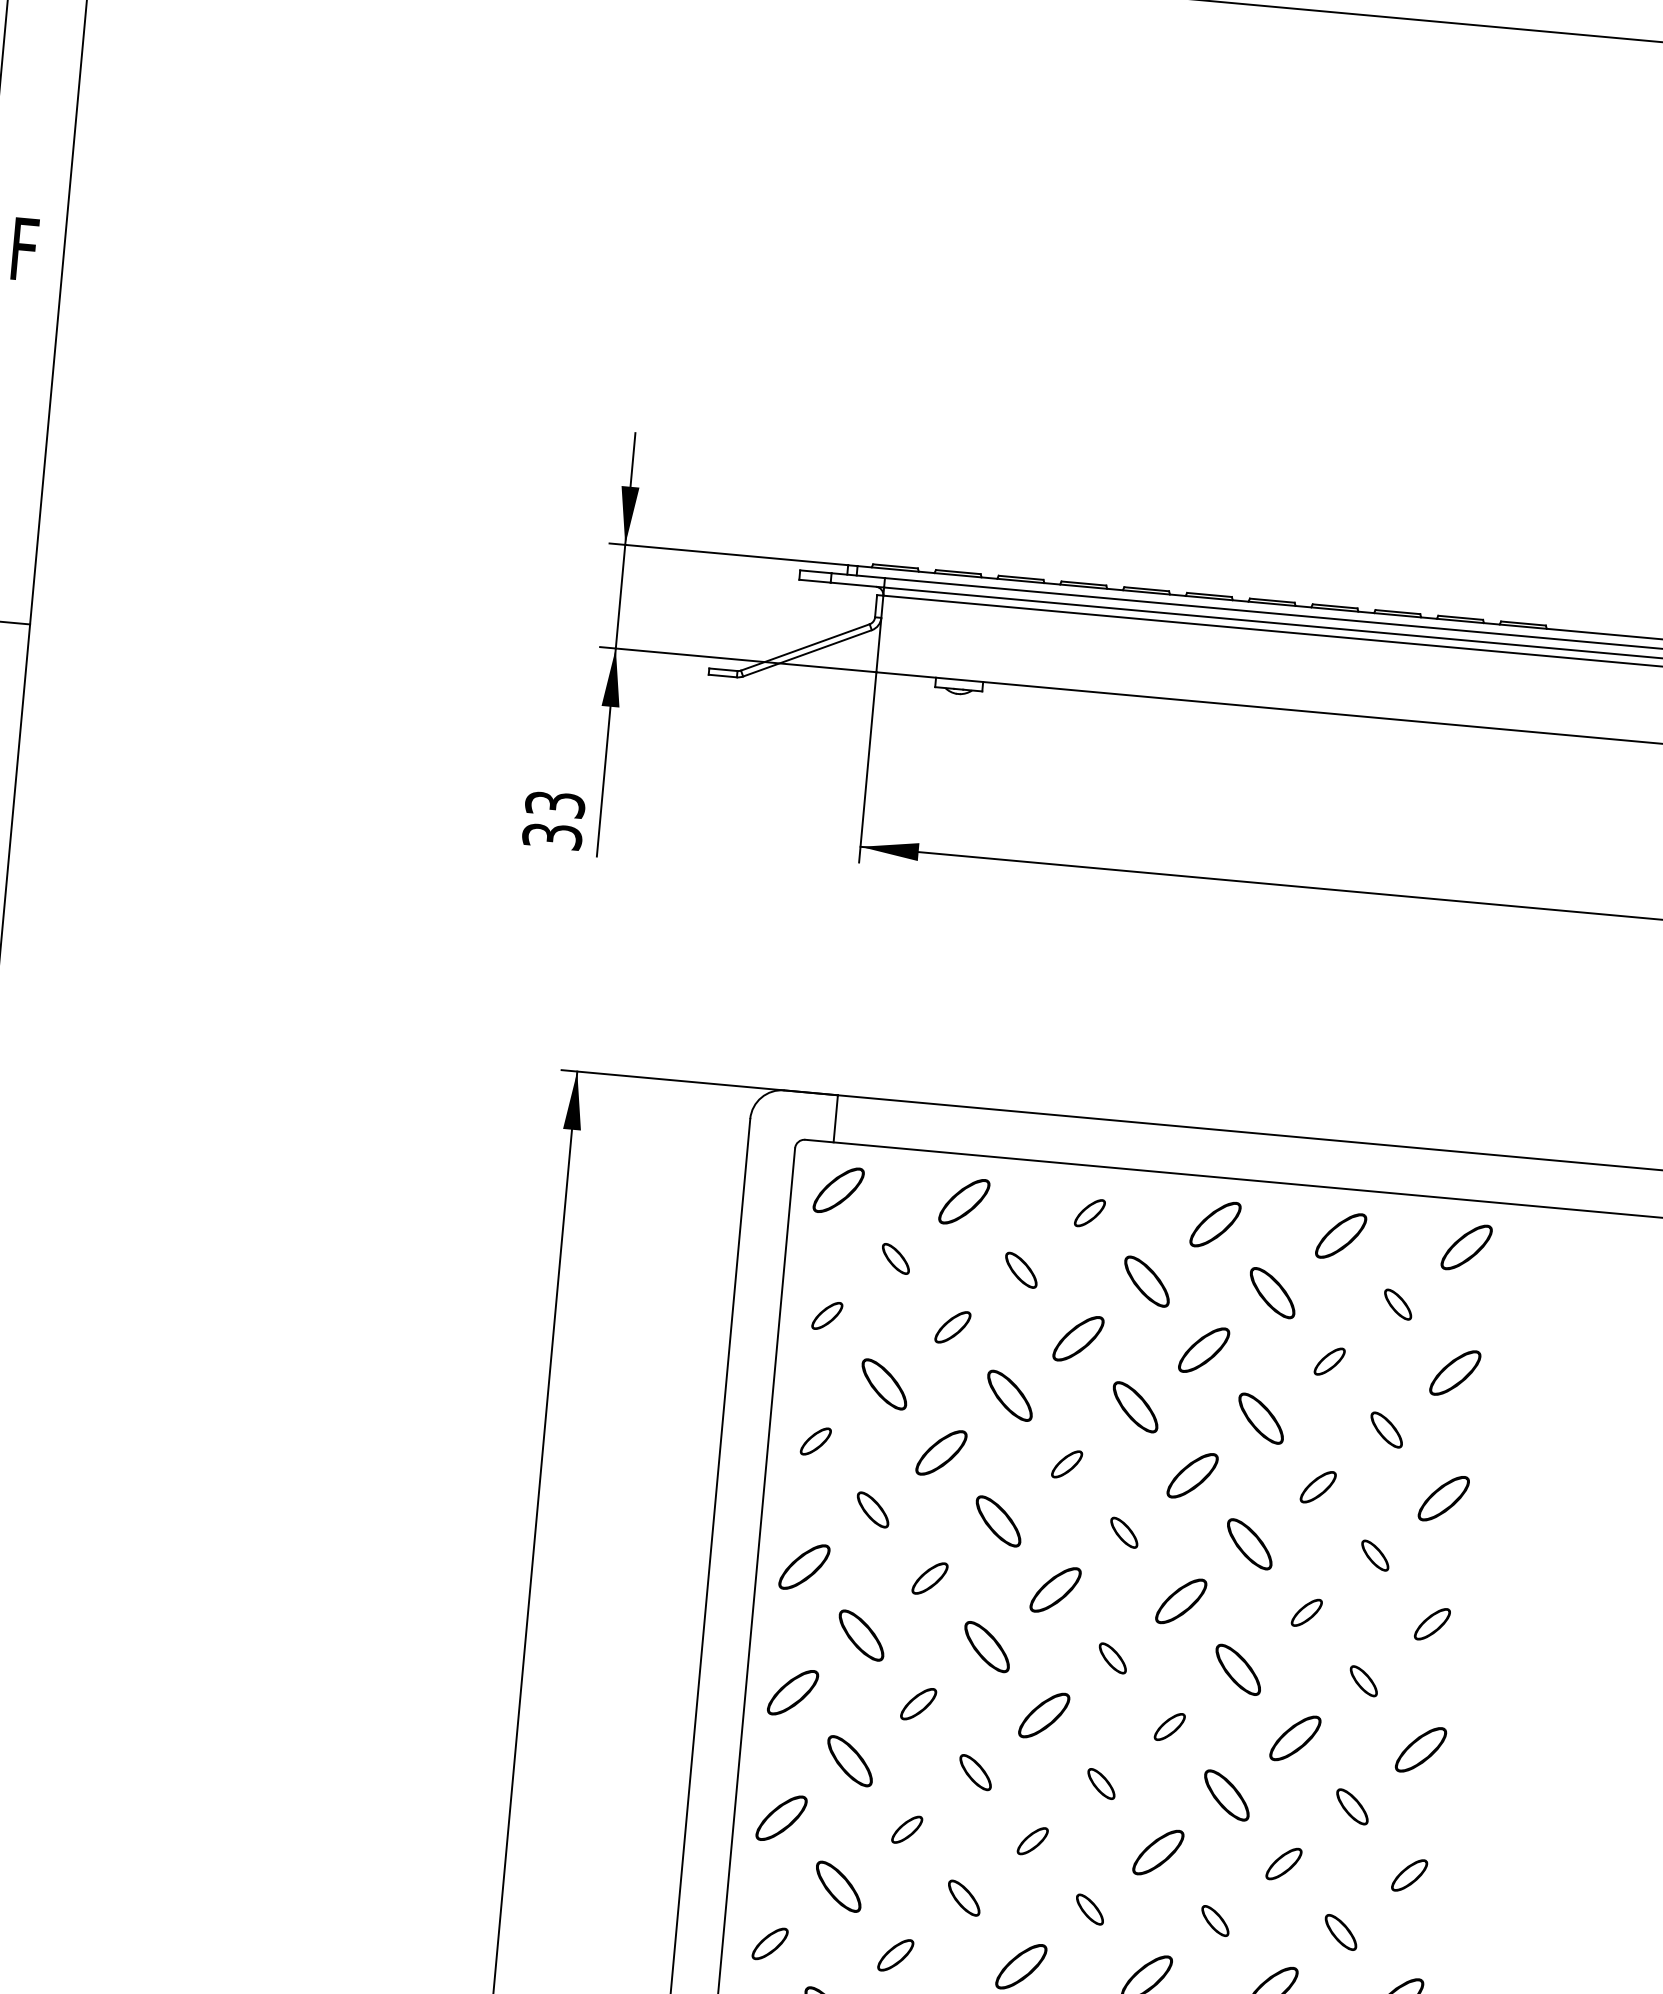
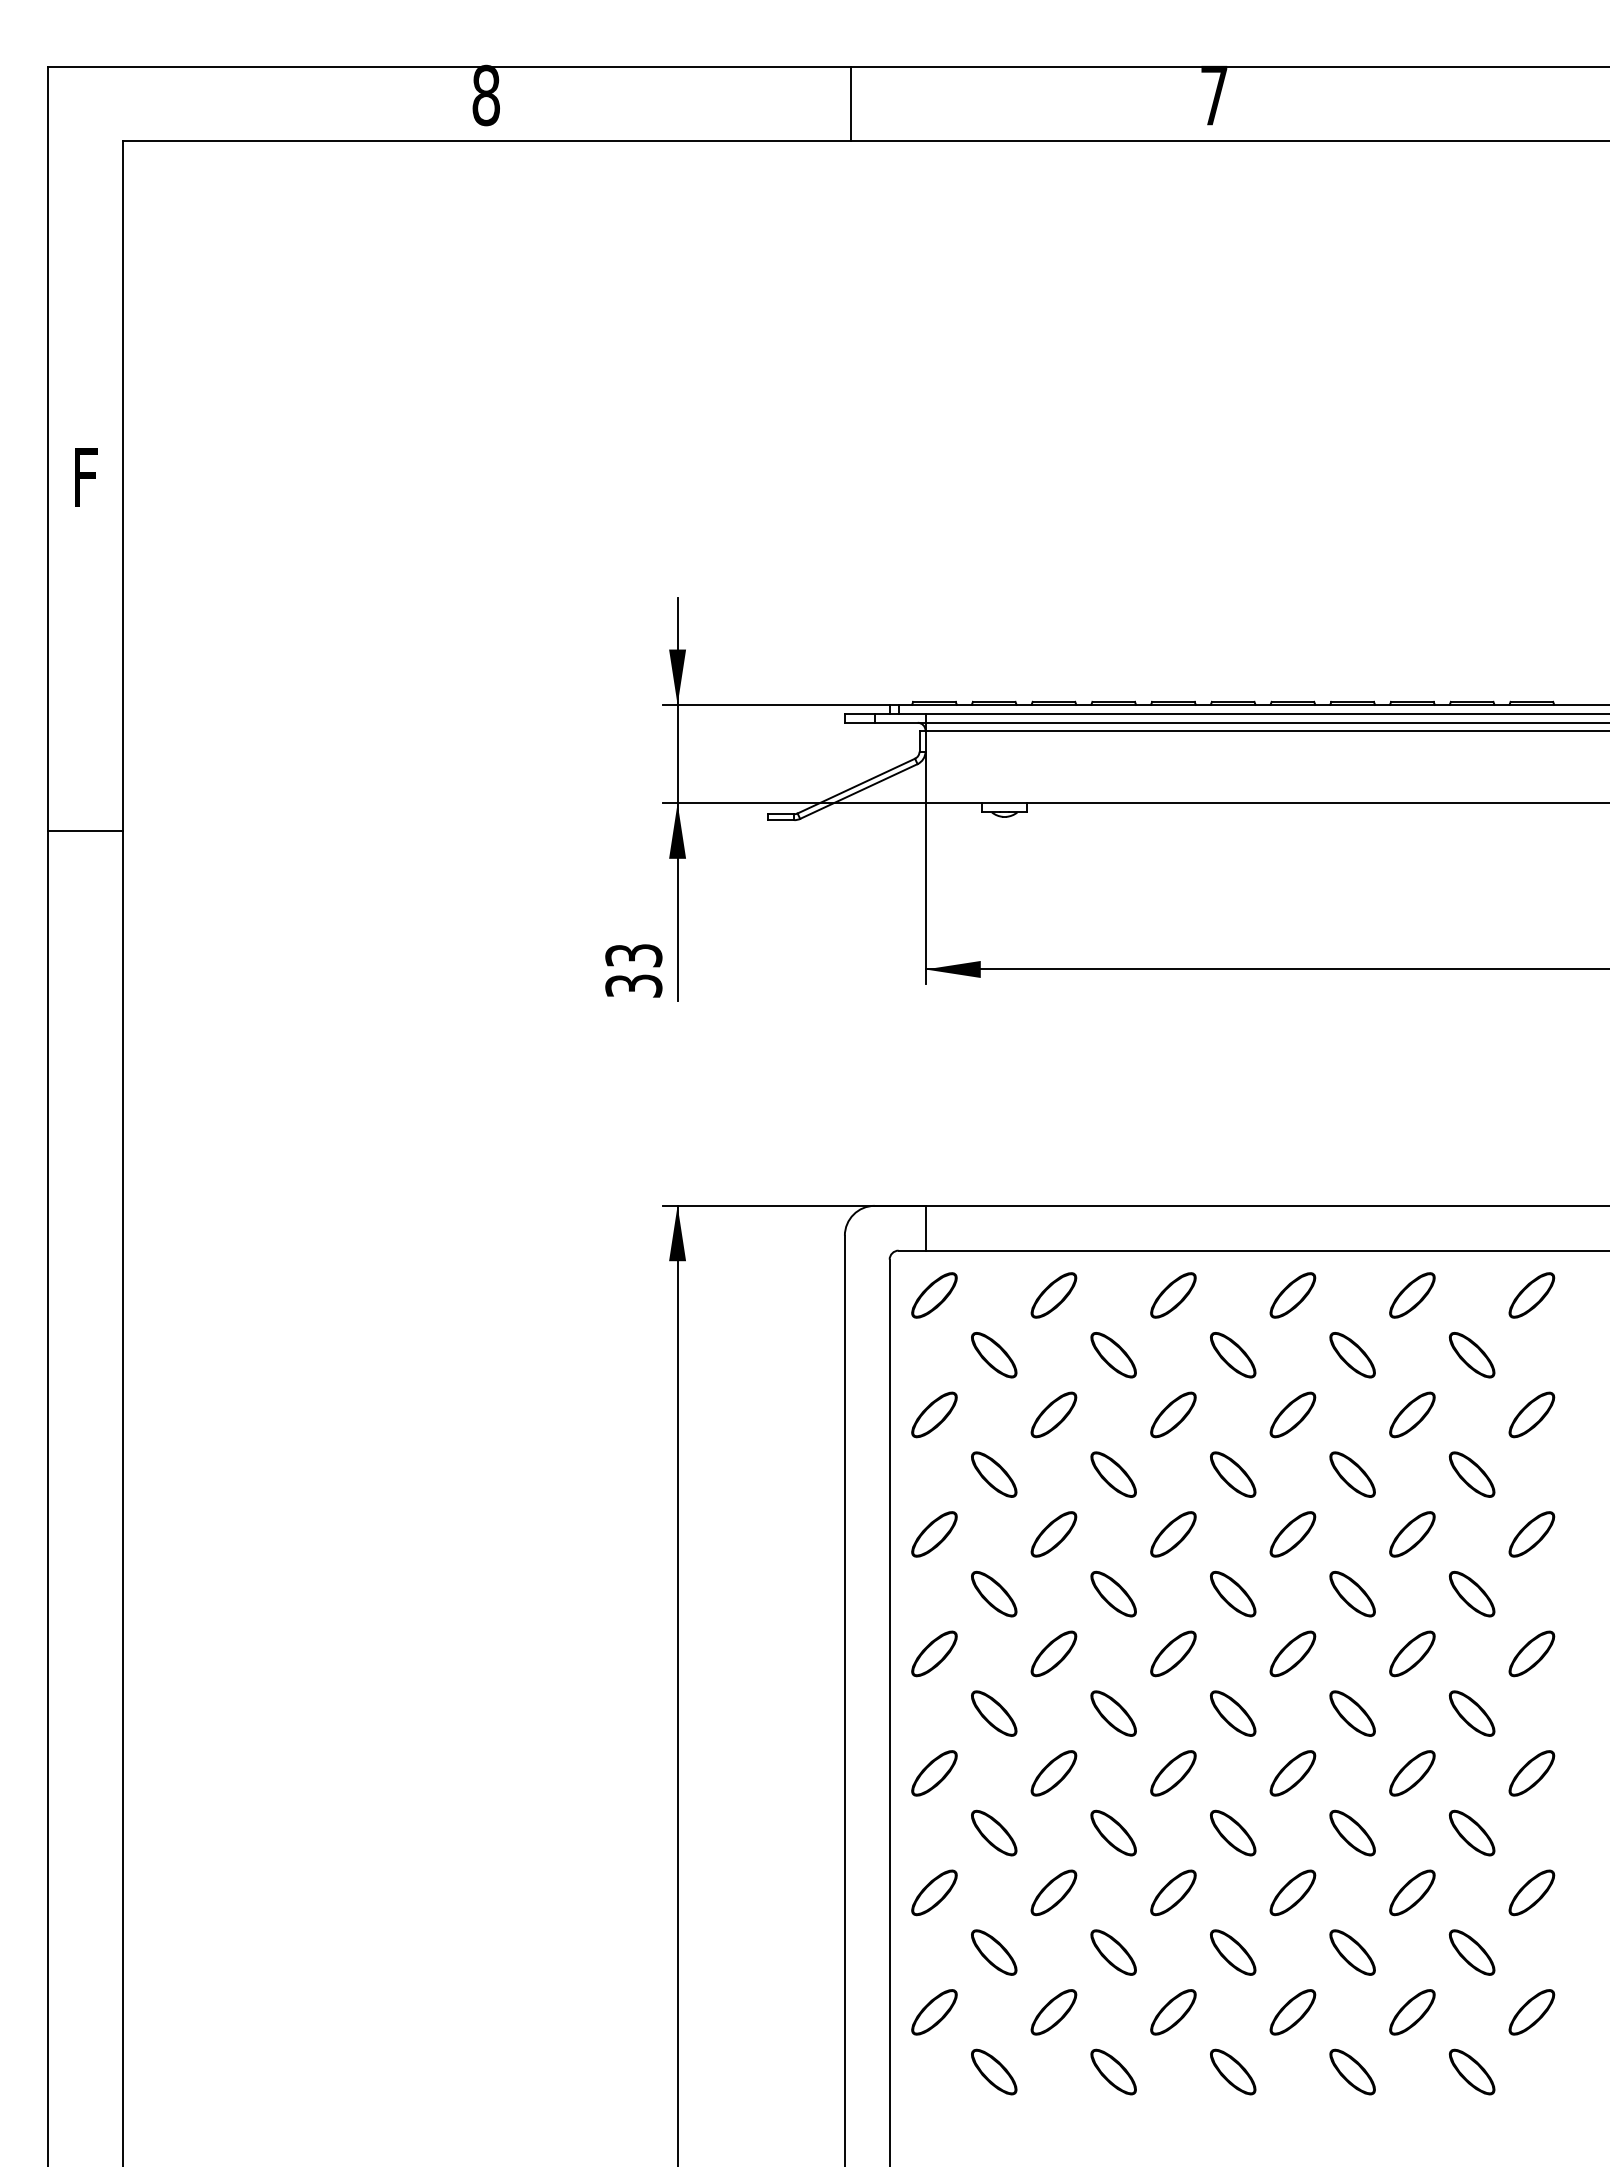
part: (1090, 1213) -> (1173, 1295), size x1.67
part: (896, 1259) -> (994, 1355), size x1.67
part: (1021, 1270) -> (1113, 1355), size x1.43
part: (1397, 1304) -> (1471, 1355), size x1.67
part: (827, 1315) -> (934, 1414), size x1.67
part: (952, 1326) -> (1053, 1414), size x1.43
part: (1329, 1361) -> (1412, 1414), size x1.67
part: (1386, 1429) -> (1471, 1474), size x1.43
part: (815, 1441) -> (934, 1534), size x1.67
part: (1067, 1464) -> (1173, 1534), size x1.67
part: (1318, 1487) -> (1412, 1534), size x1.43
part: (873, 1509) -> (994, 1593), size x1.43
part: (1124, 1532) -> (1233, 1593), size x1.67
part: (1374, 1554) -> (1471, 1593), size x1.67
part: (929, 1578) -> (1053, 1653), size x1.43
part: (1306, 1612) -> (1412, 1653), size x1.67
part: (1432, 1623) -> (1531, 1653), size x1.43
part: (1113, 1658) -> (1233, 1713), size x1.67
part: (1363, 1681) -> (1471, 1713), size x1.67
part: (918, 1704) -> (1053, 1773), size x1.43
part: (1169, 1727) -> (1292, 1773), size x1.67
part: (975, 1771) -> (1113, 1832), size x1.43
part: (1101, 1783) -> (1233, 1832), size x1.67
part: (1351, 1806) -> (1471, 1832), size x1.43
part: (906, 1829) -> (1053, 1892), size x1.67
part: (1032, 1840) -> (1173, 1892), size x1.67
part: (1284, 1863) -> (1412, 1892), size x1.43
part: (1409, 1875) -> (1531, 1892), size x1.43
part: (964, 1898) -> (1113, 1952), size x1.43
part: (1090, 1909) -> (1233, 1952), size x1.67
part: (1215, 1920) -> (1352, 1952), size x1.67
part: (1340, 1932) -> (1471, 1952), size x1.43
part: (770, 1944) -> (934, 2012), size x1.43
part: (895, 1955) -> (1053, 2012), size x1.43

